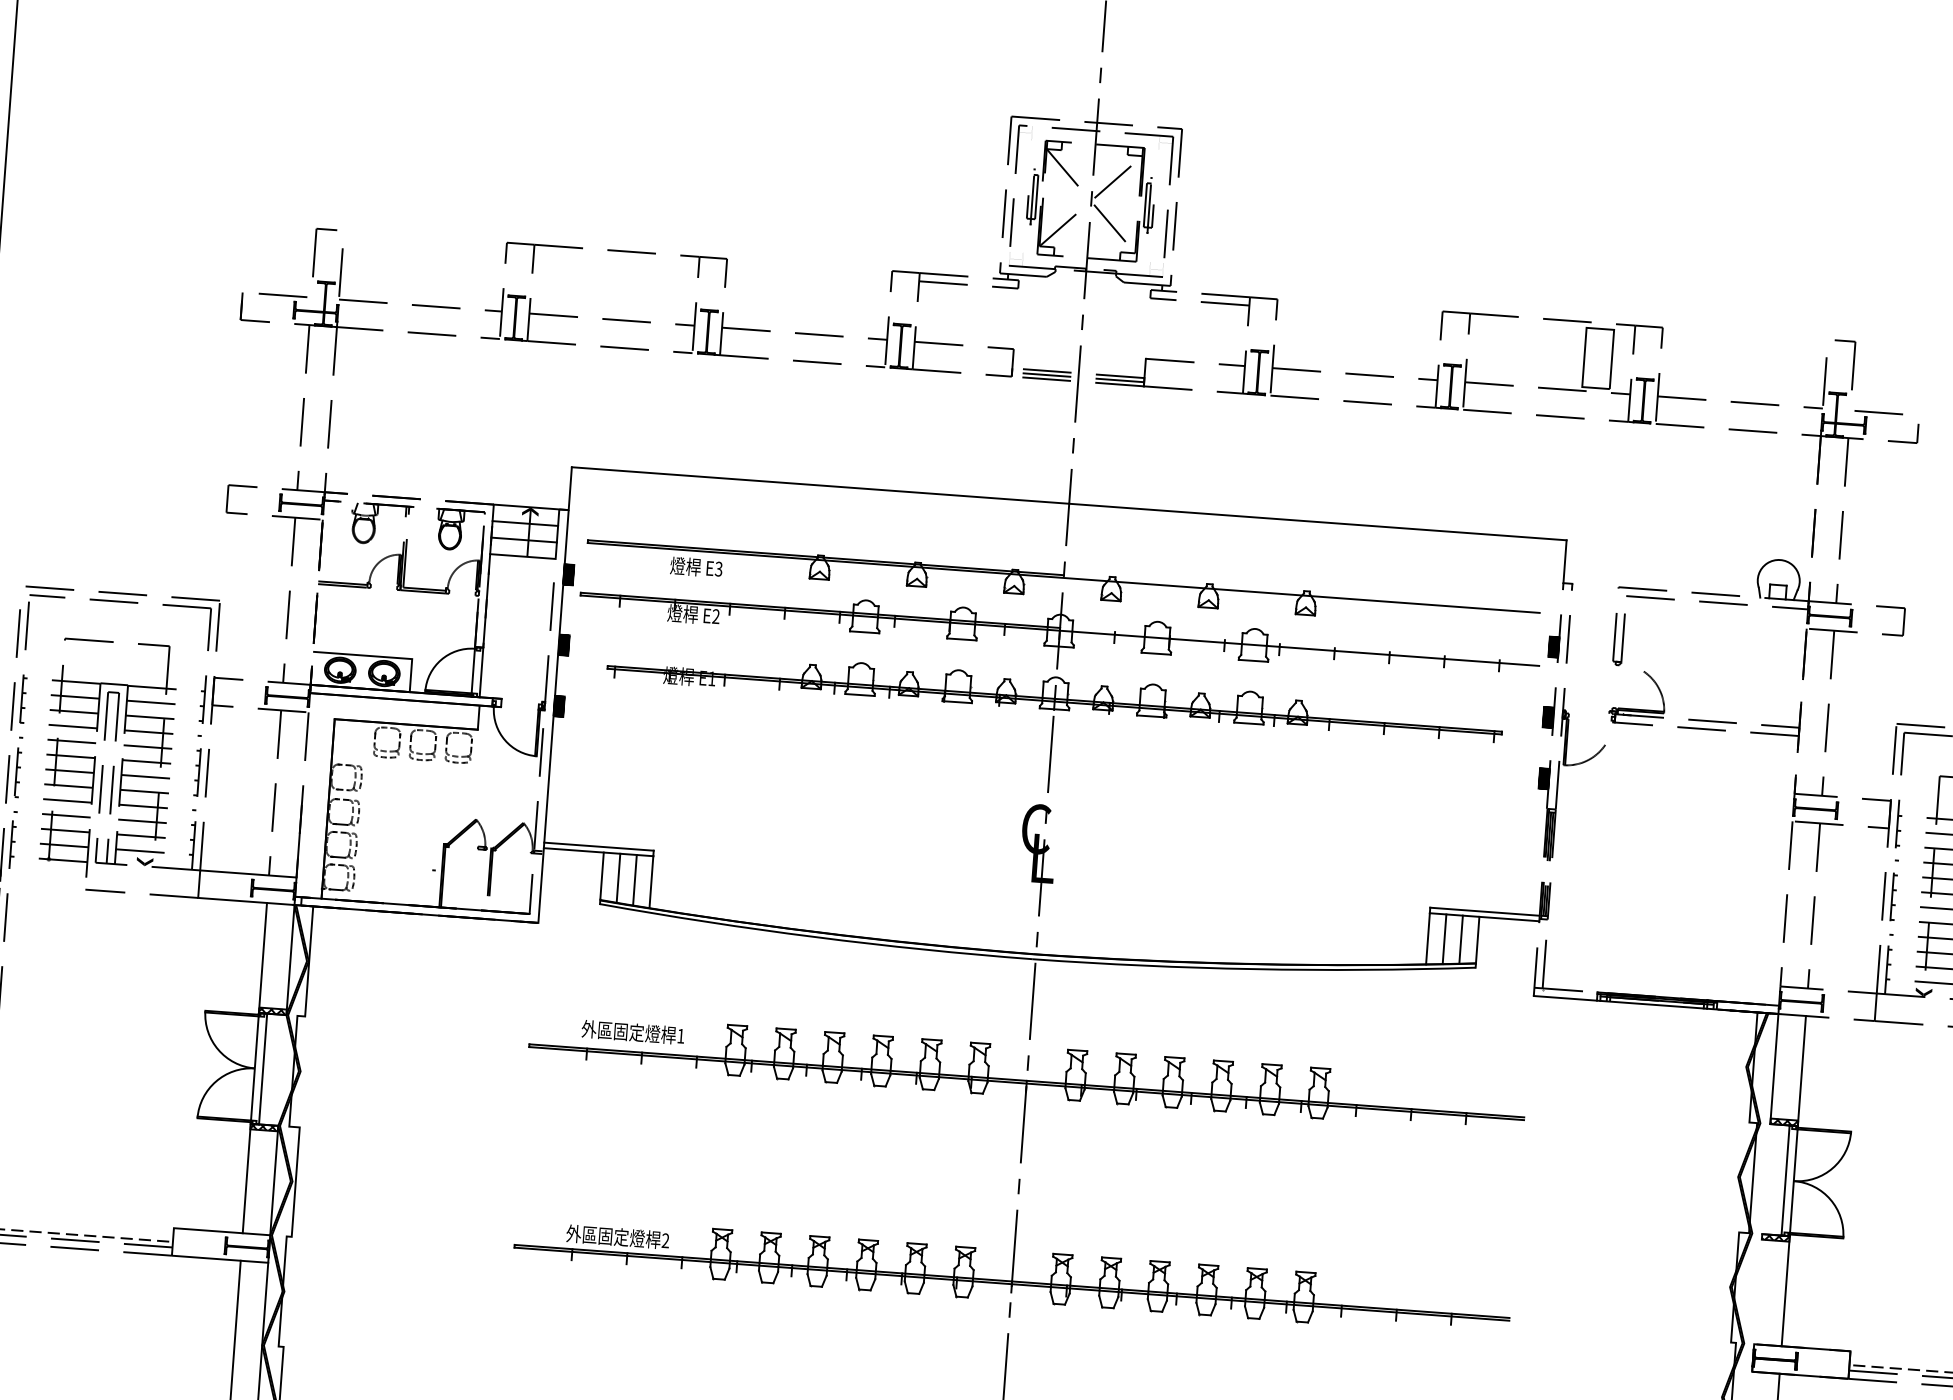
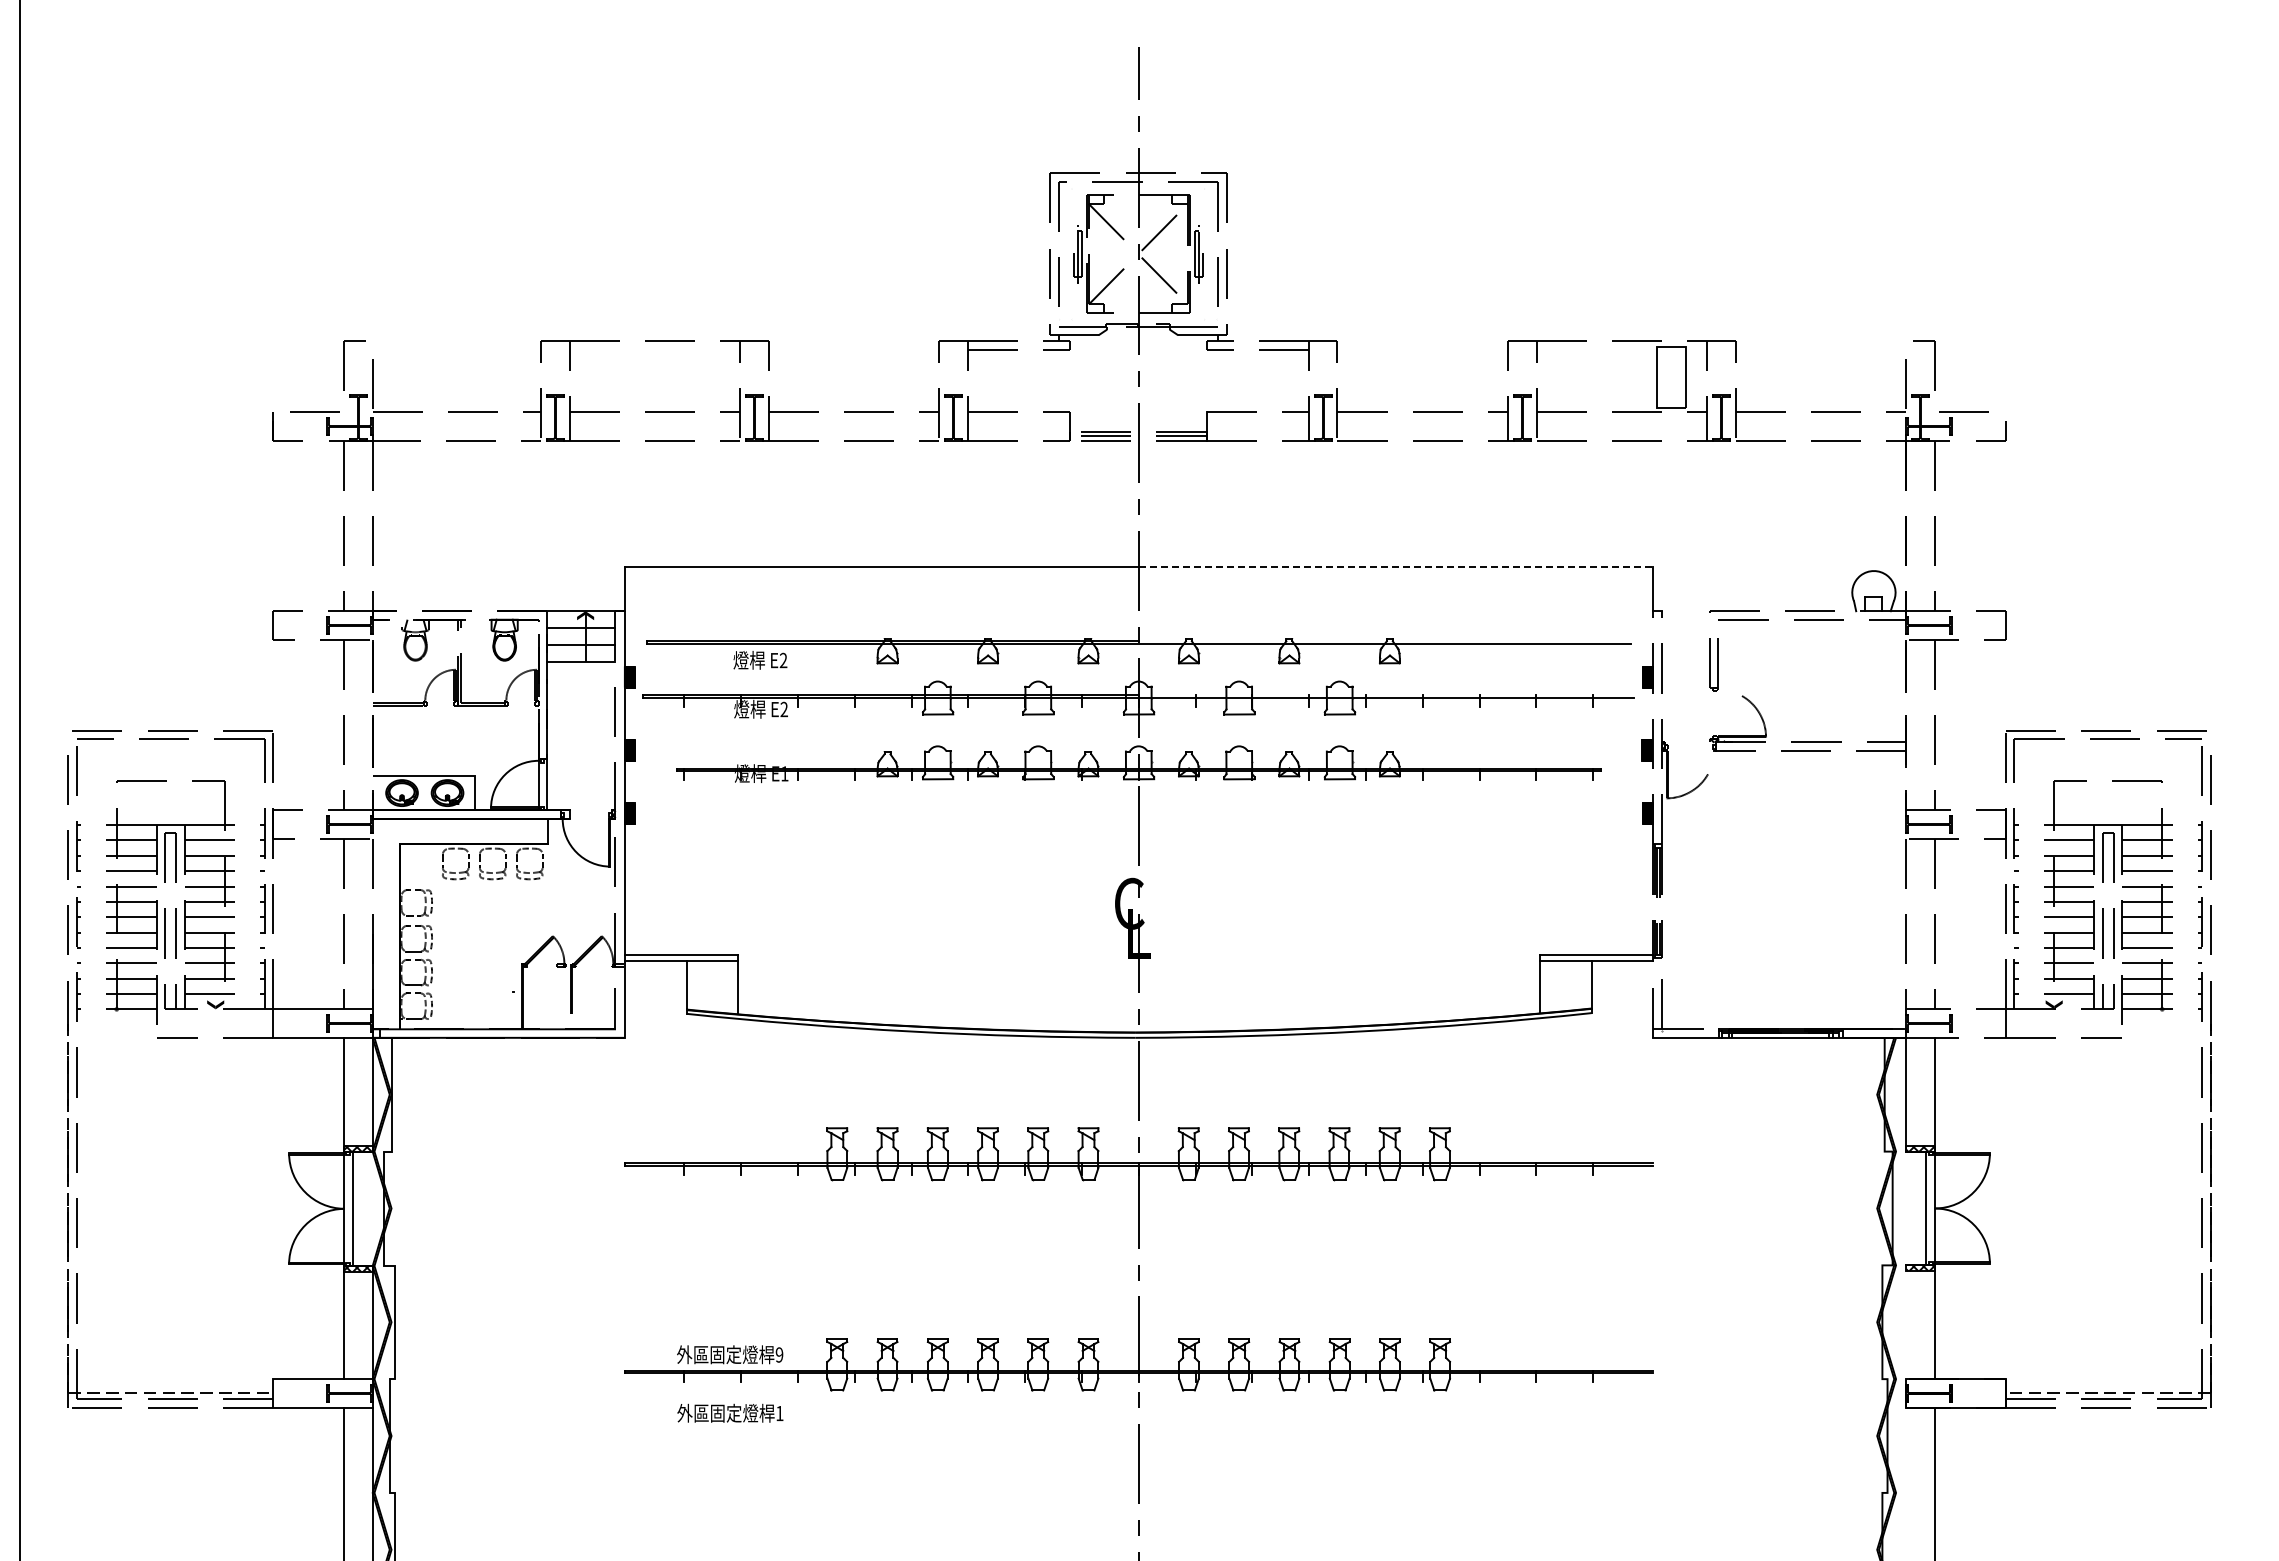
line: (1318, 521) -> (1396, 566), solid -> dashed
text: (718, 569) -> (783, 660), E3 -> E2
line: (618, 877) -> (703, 985), removed
line: (634, 880) -> (720, 986), removed
line: (1444, 938) -> (1557, 985), removed
line: (1461, 939) -> (1574, 985), removed
text: (633, 1031) -> (730, 1412), moved
text: (665, 1241) -> (779, 1355), 2 -> 9

